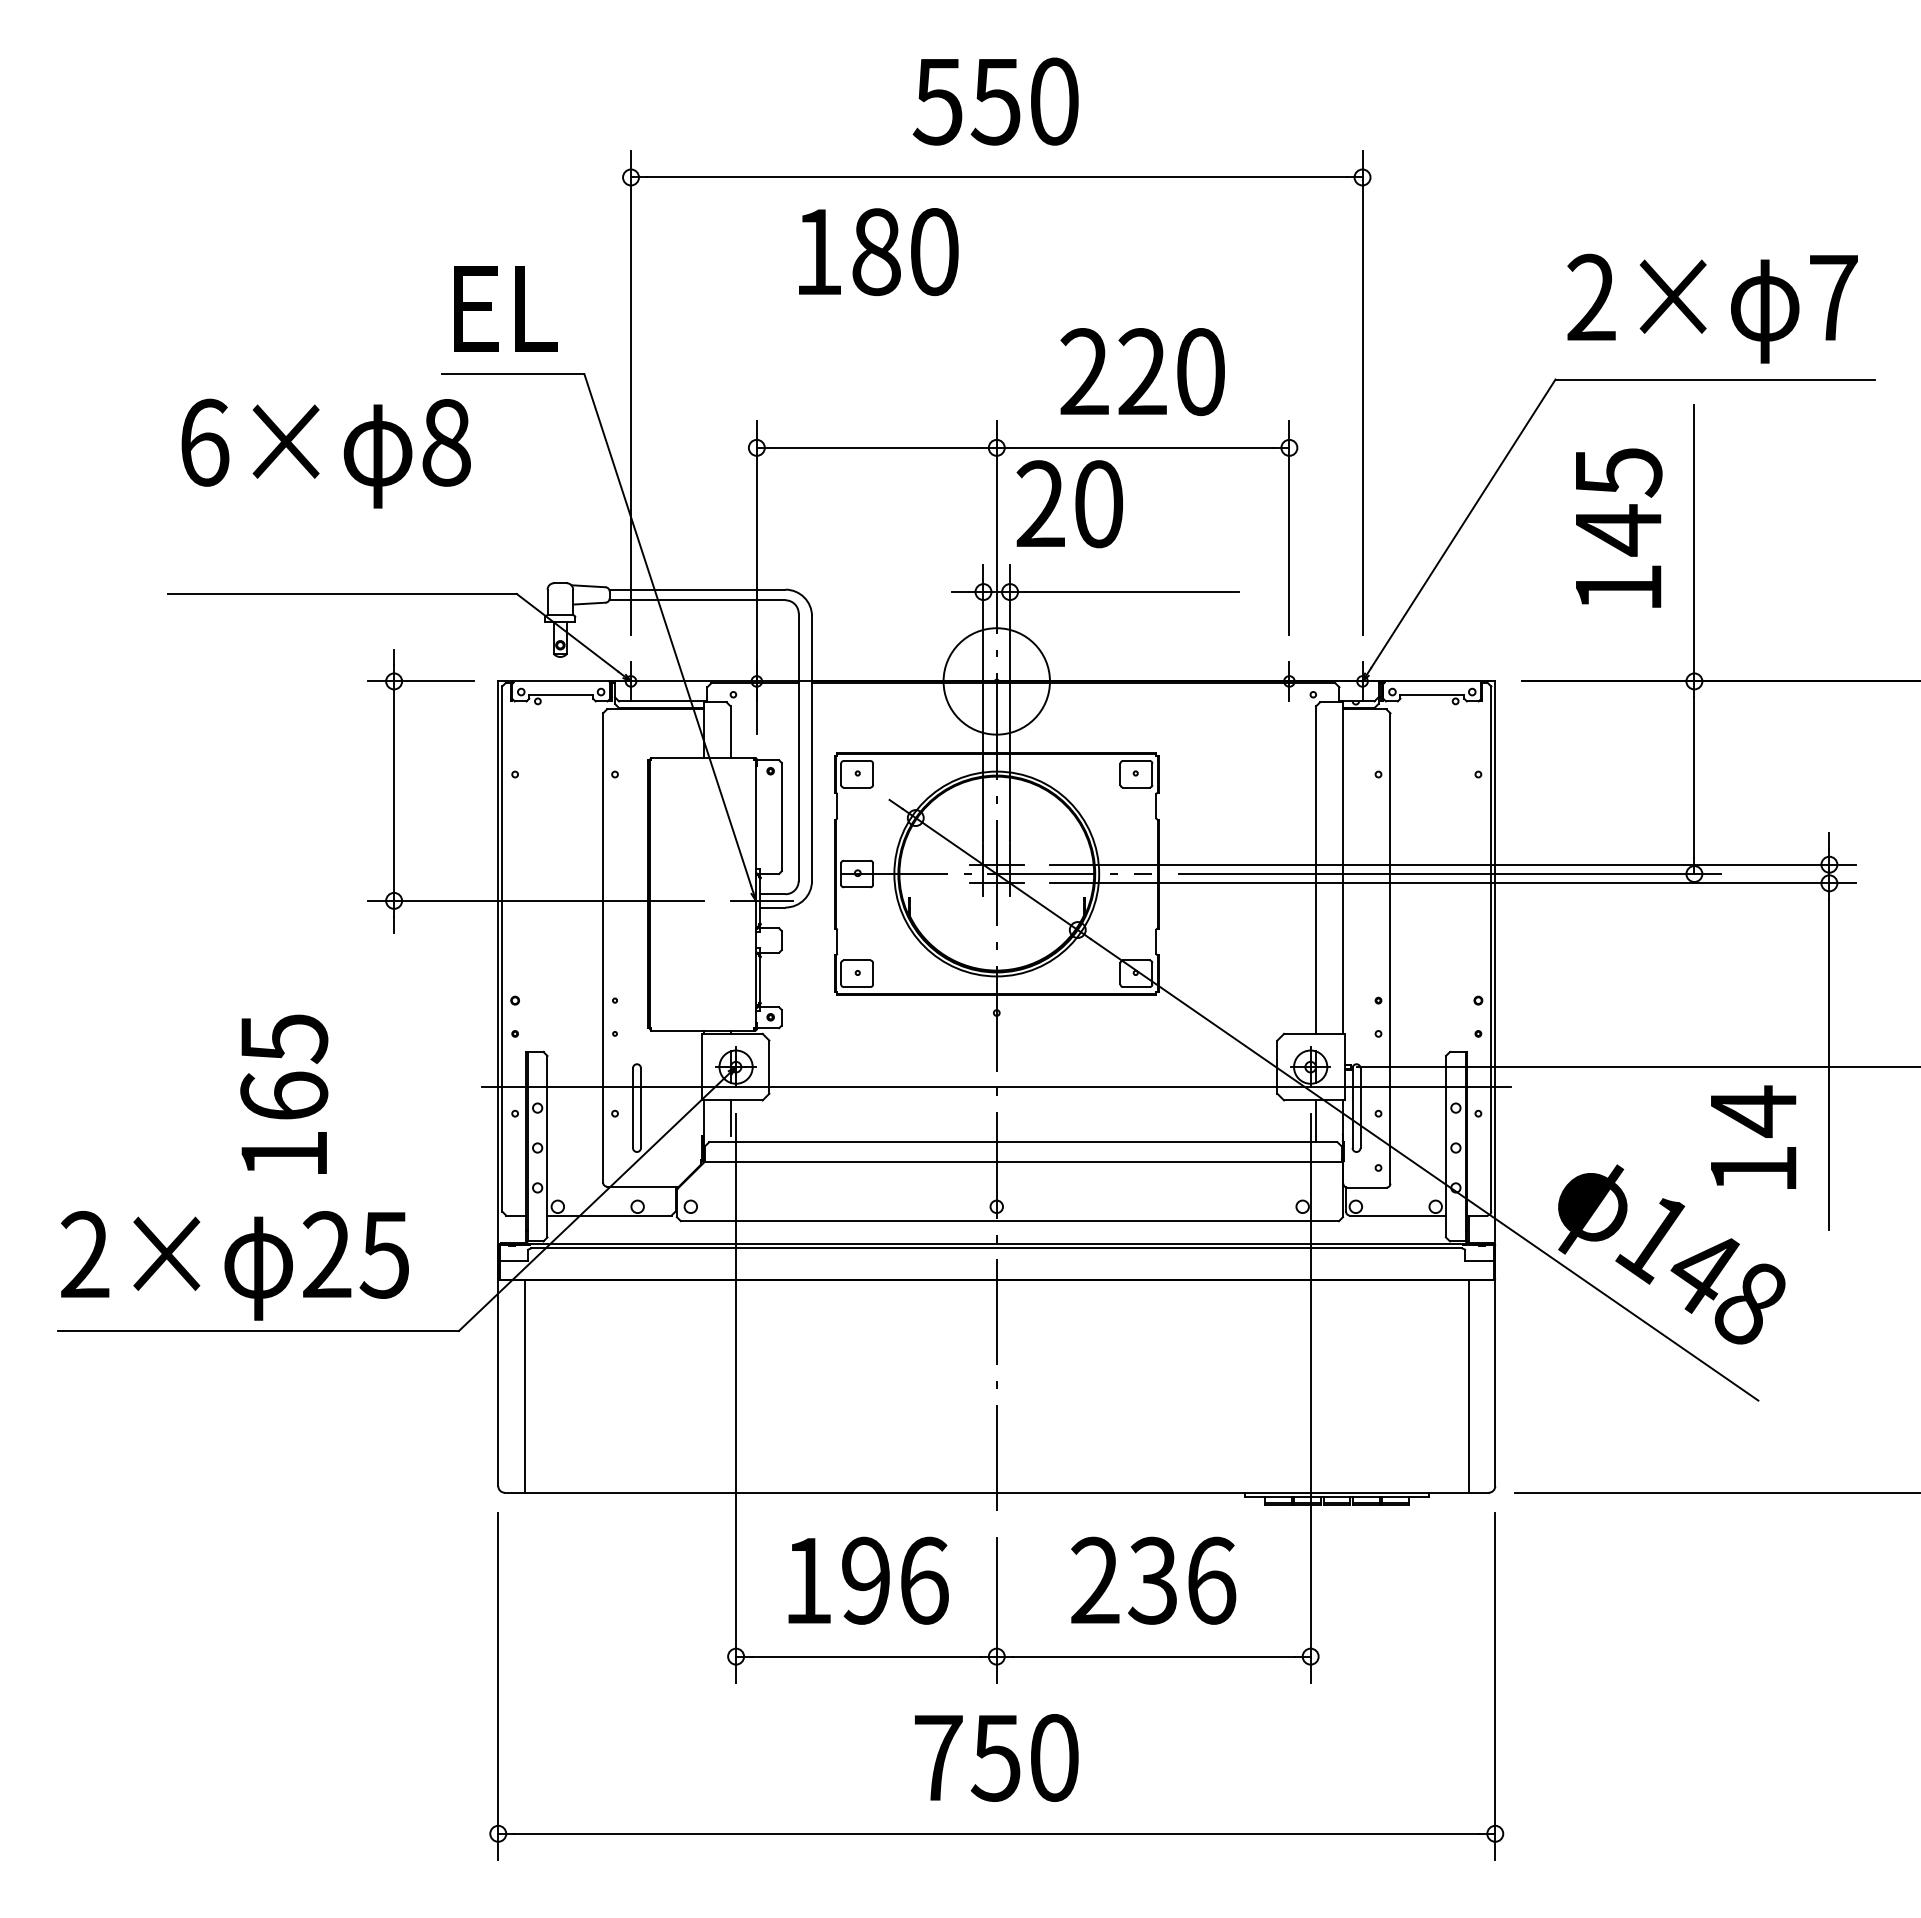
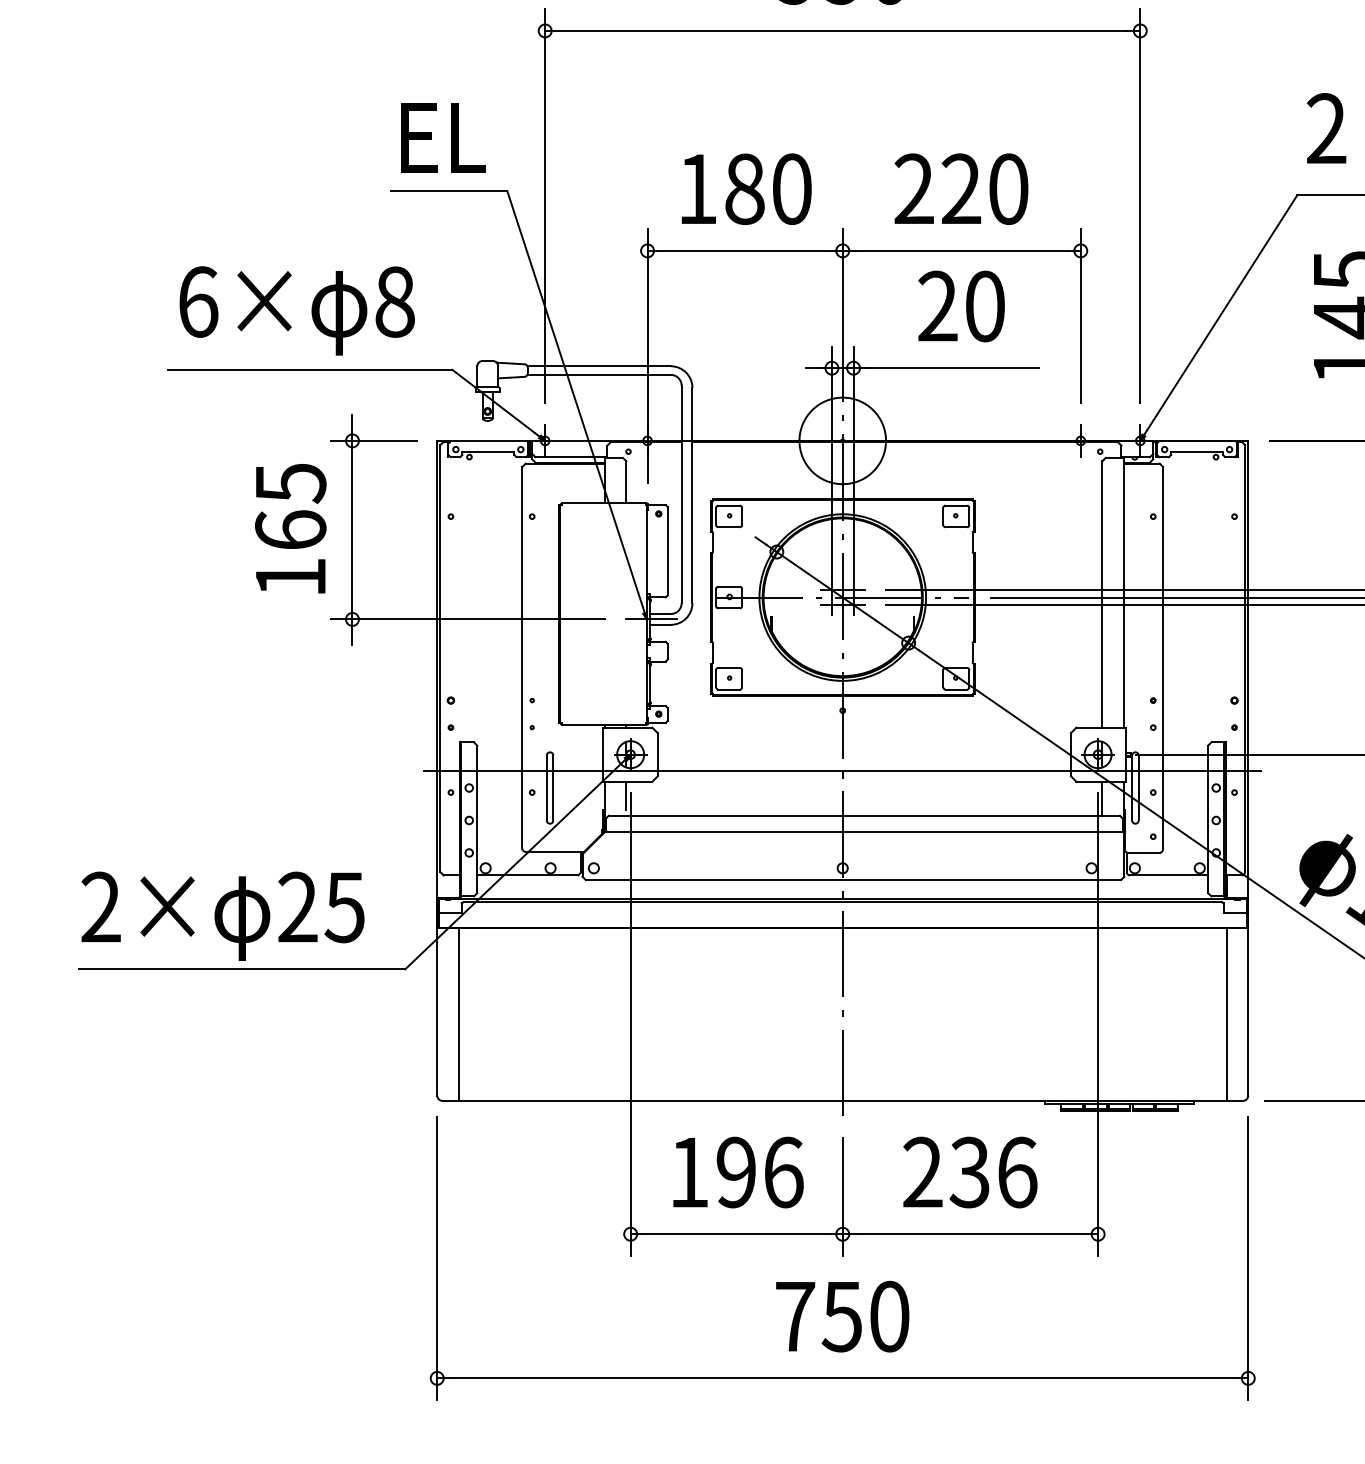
text: (878, 252) -> (746, 189), moved
text: (325, 453) -> (296, 310), moved
text: (1069, 504) -> (961, 306), moved
text: (284, 1093) -> (290, 528), moved

